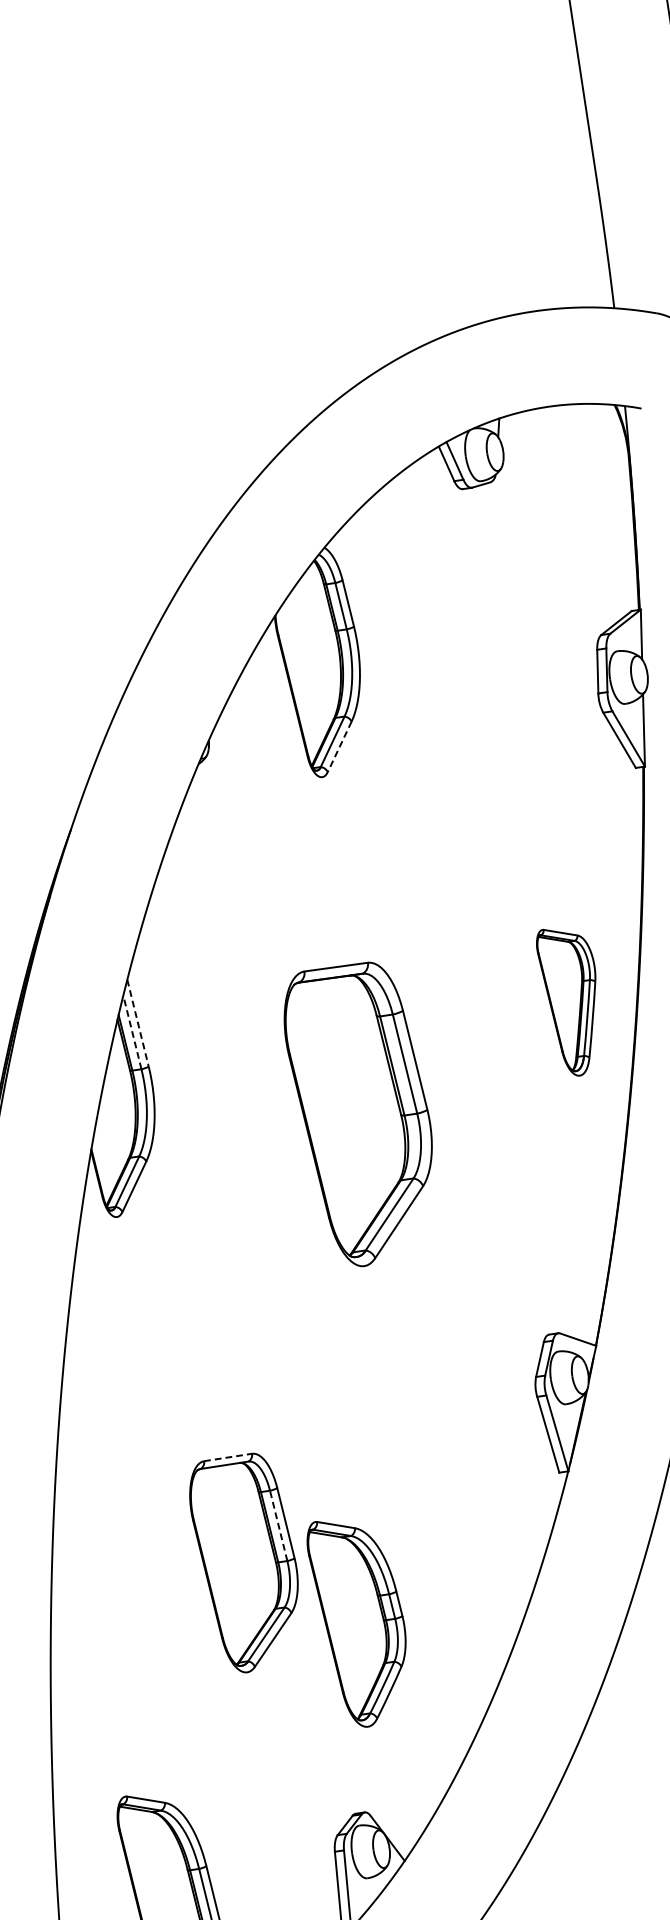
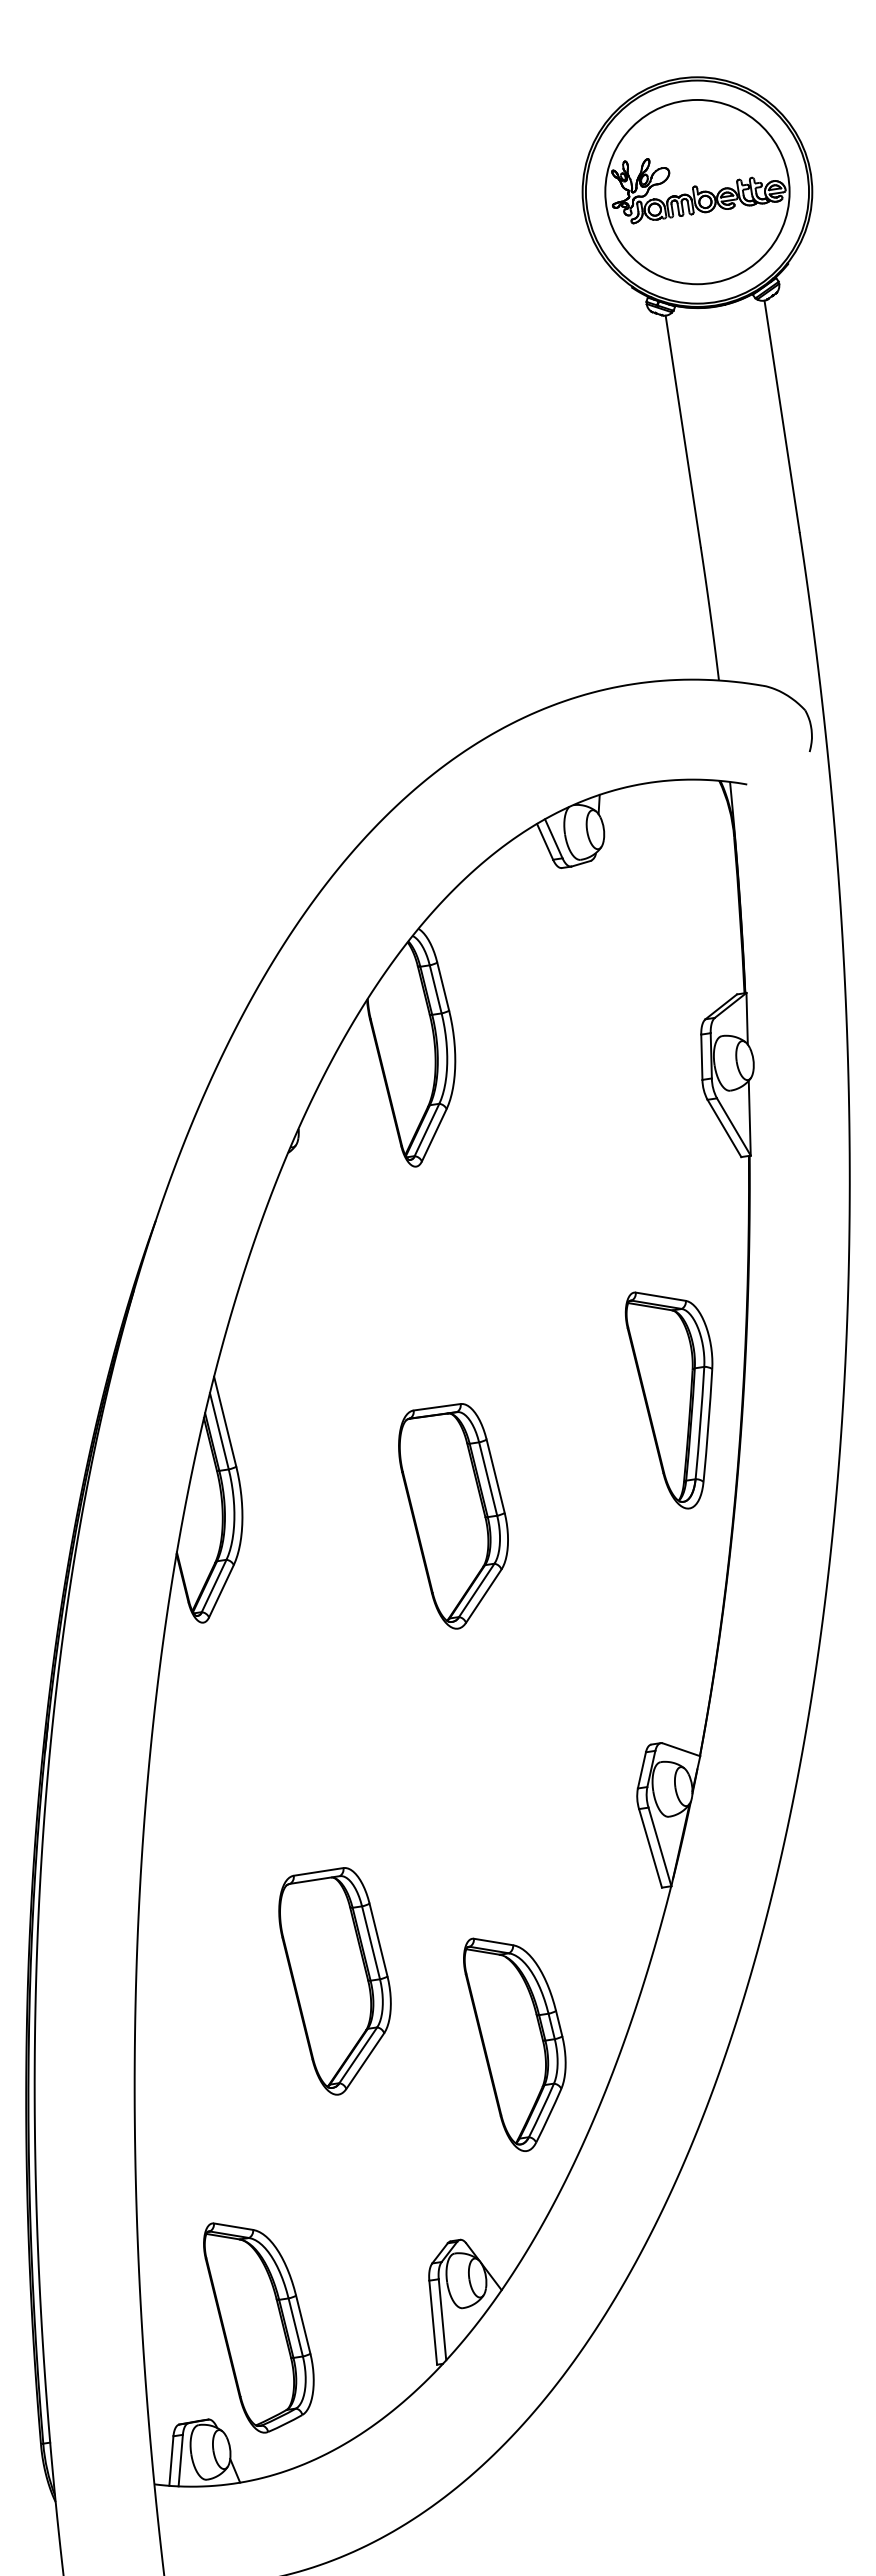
line: (339, 747) -> (434, 1135), dashed -> solid
part: (565, 1002) -> (668, 1400), size x1.43
line: (138, 1023) -> (225, 1422), dashed -> solid
line: (132, 1031) -> (219, 1430), dashed -> solid
part: (358, 1114) -> (453, 1516), size x0.71
line: (228, 1457) -> (319, 1871), dashed -> solid
line: (279, 1525) -> (371, 1942), dashed -> solid
part: (356, 1623) -> (514, 2044), moved

